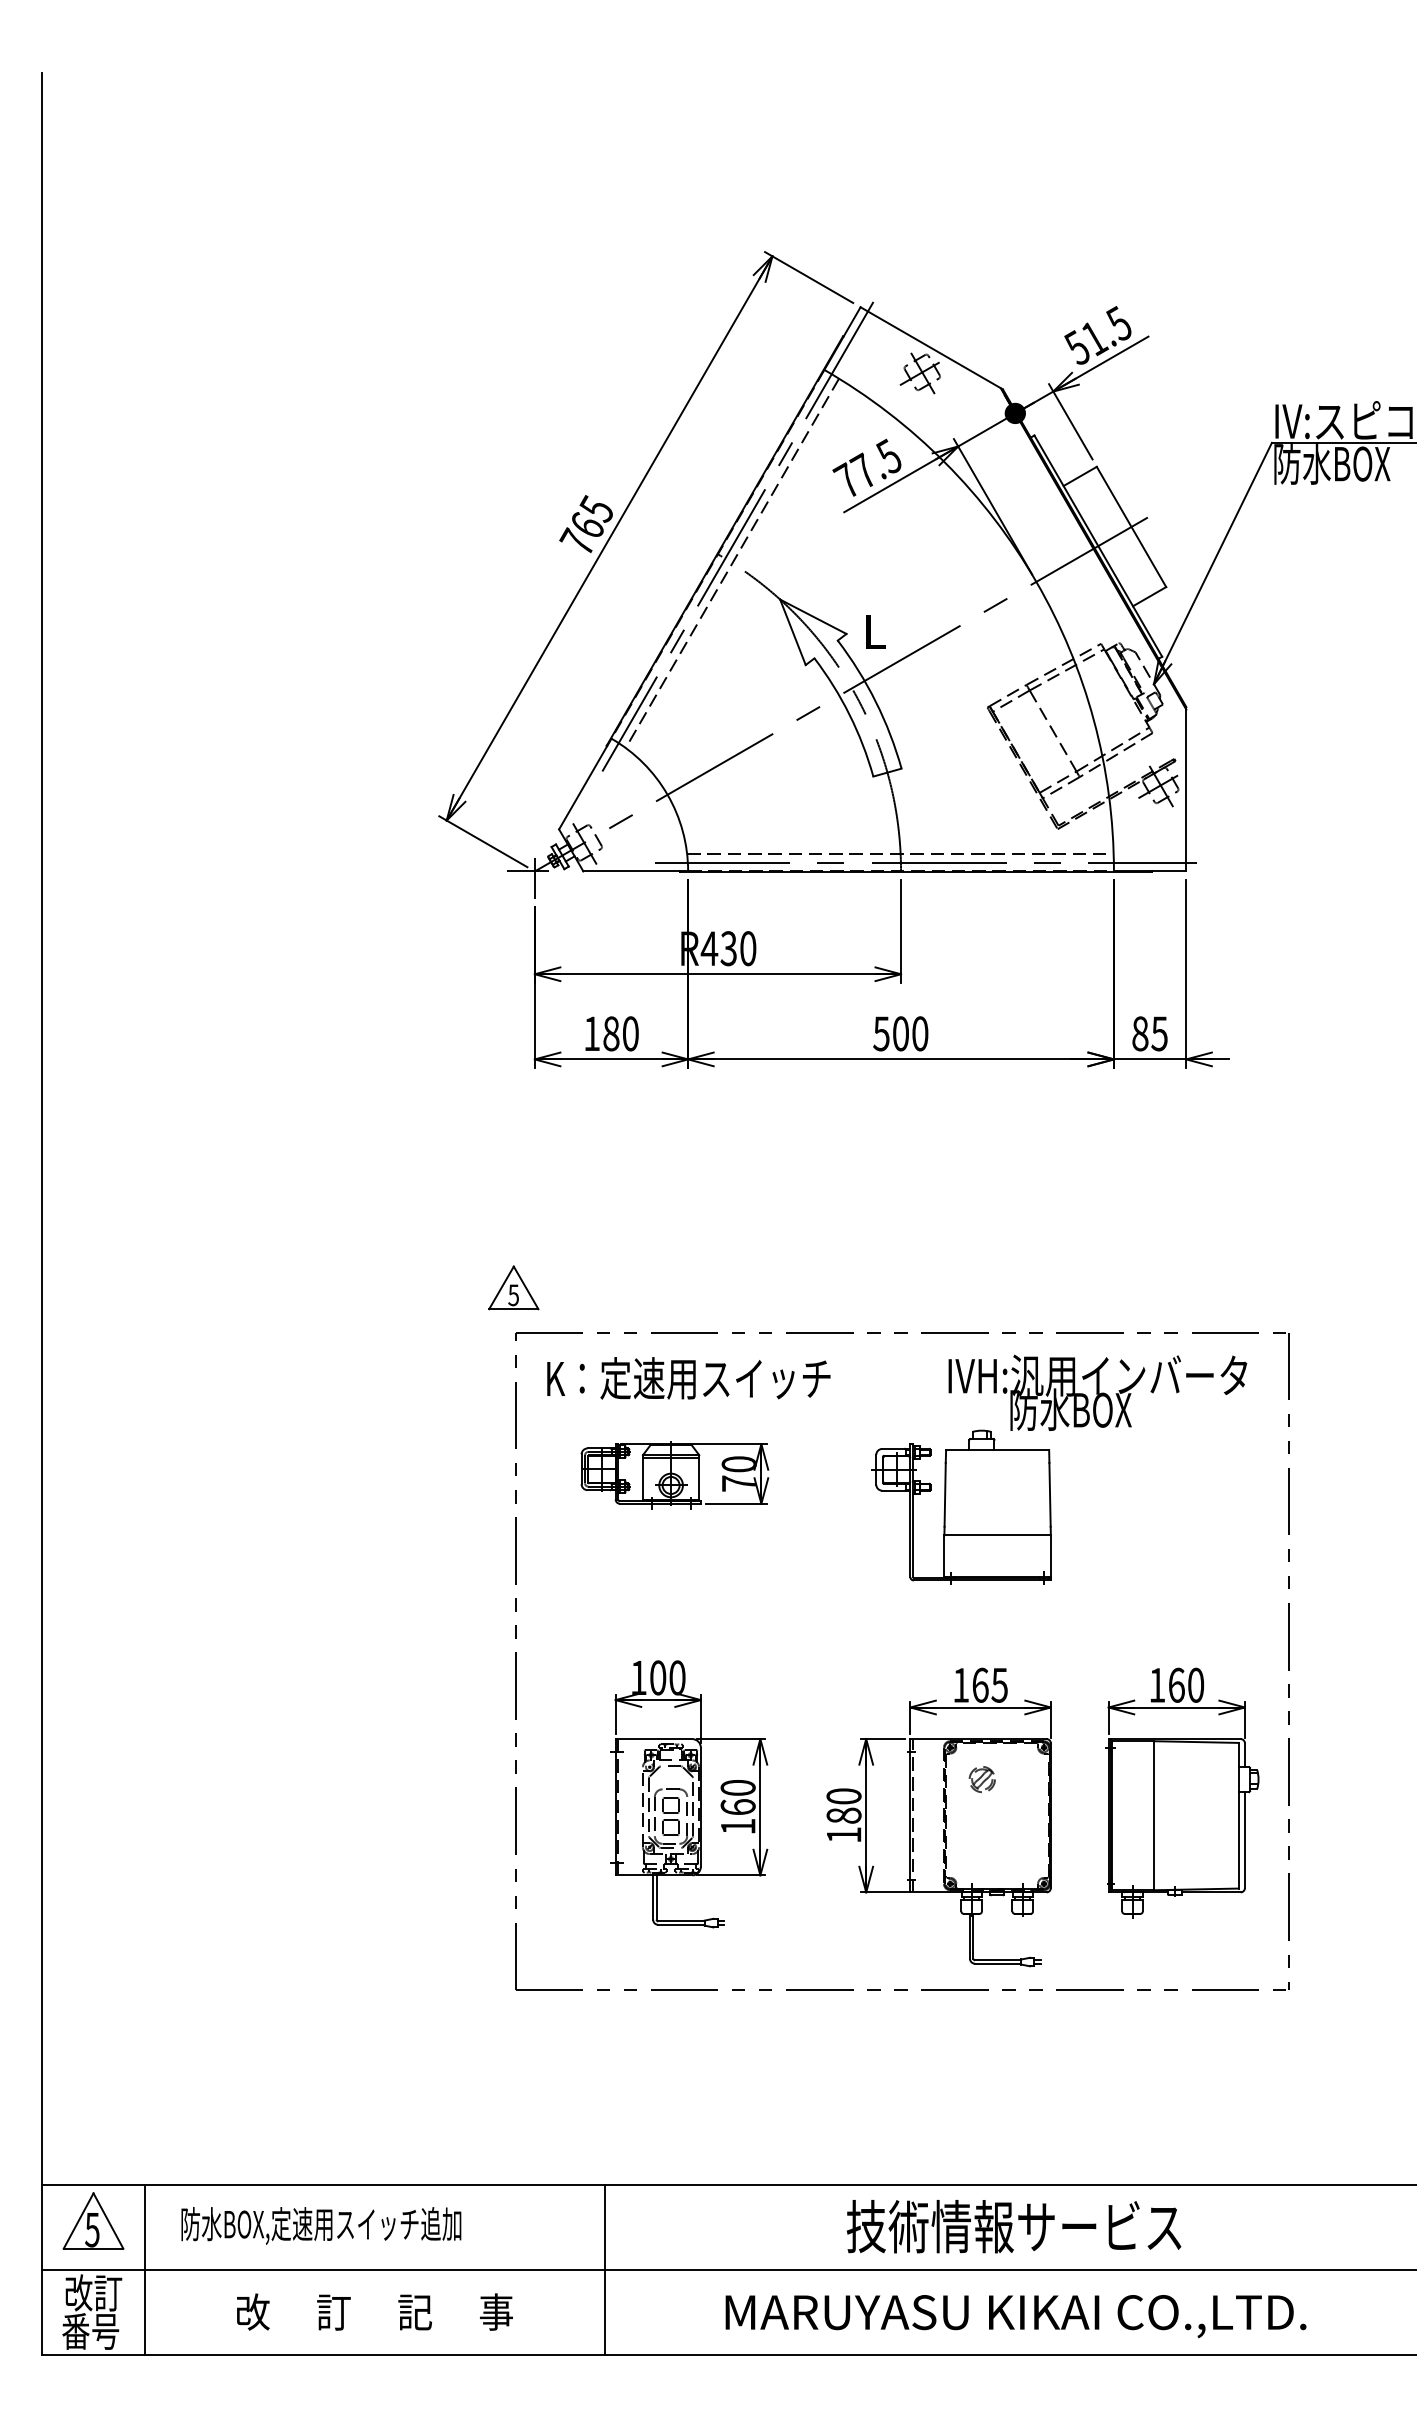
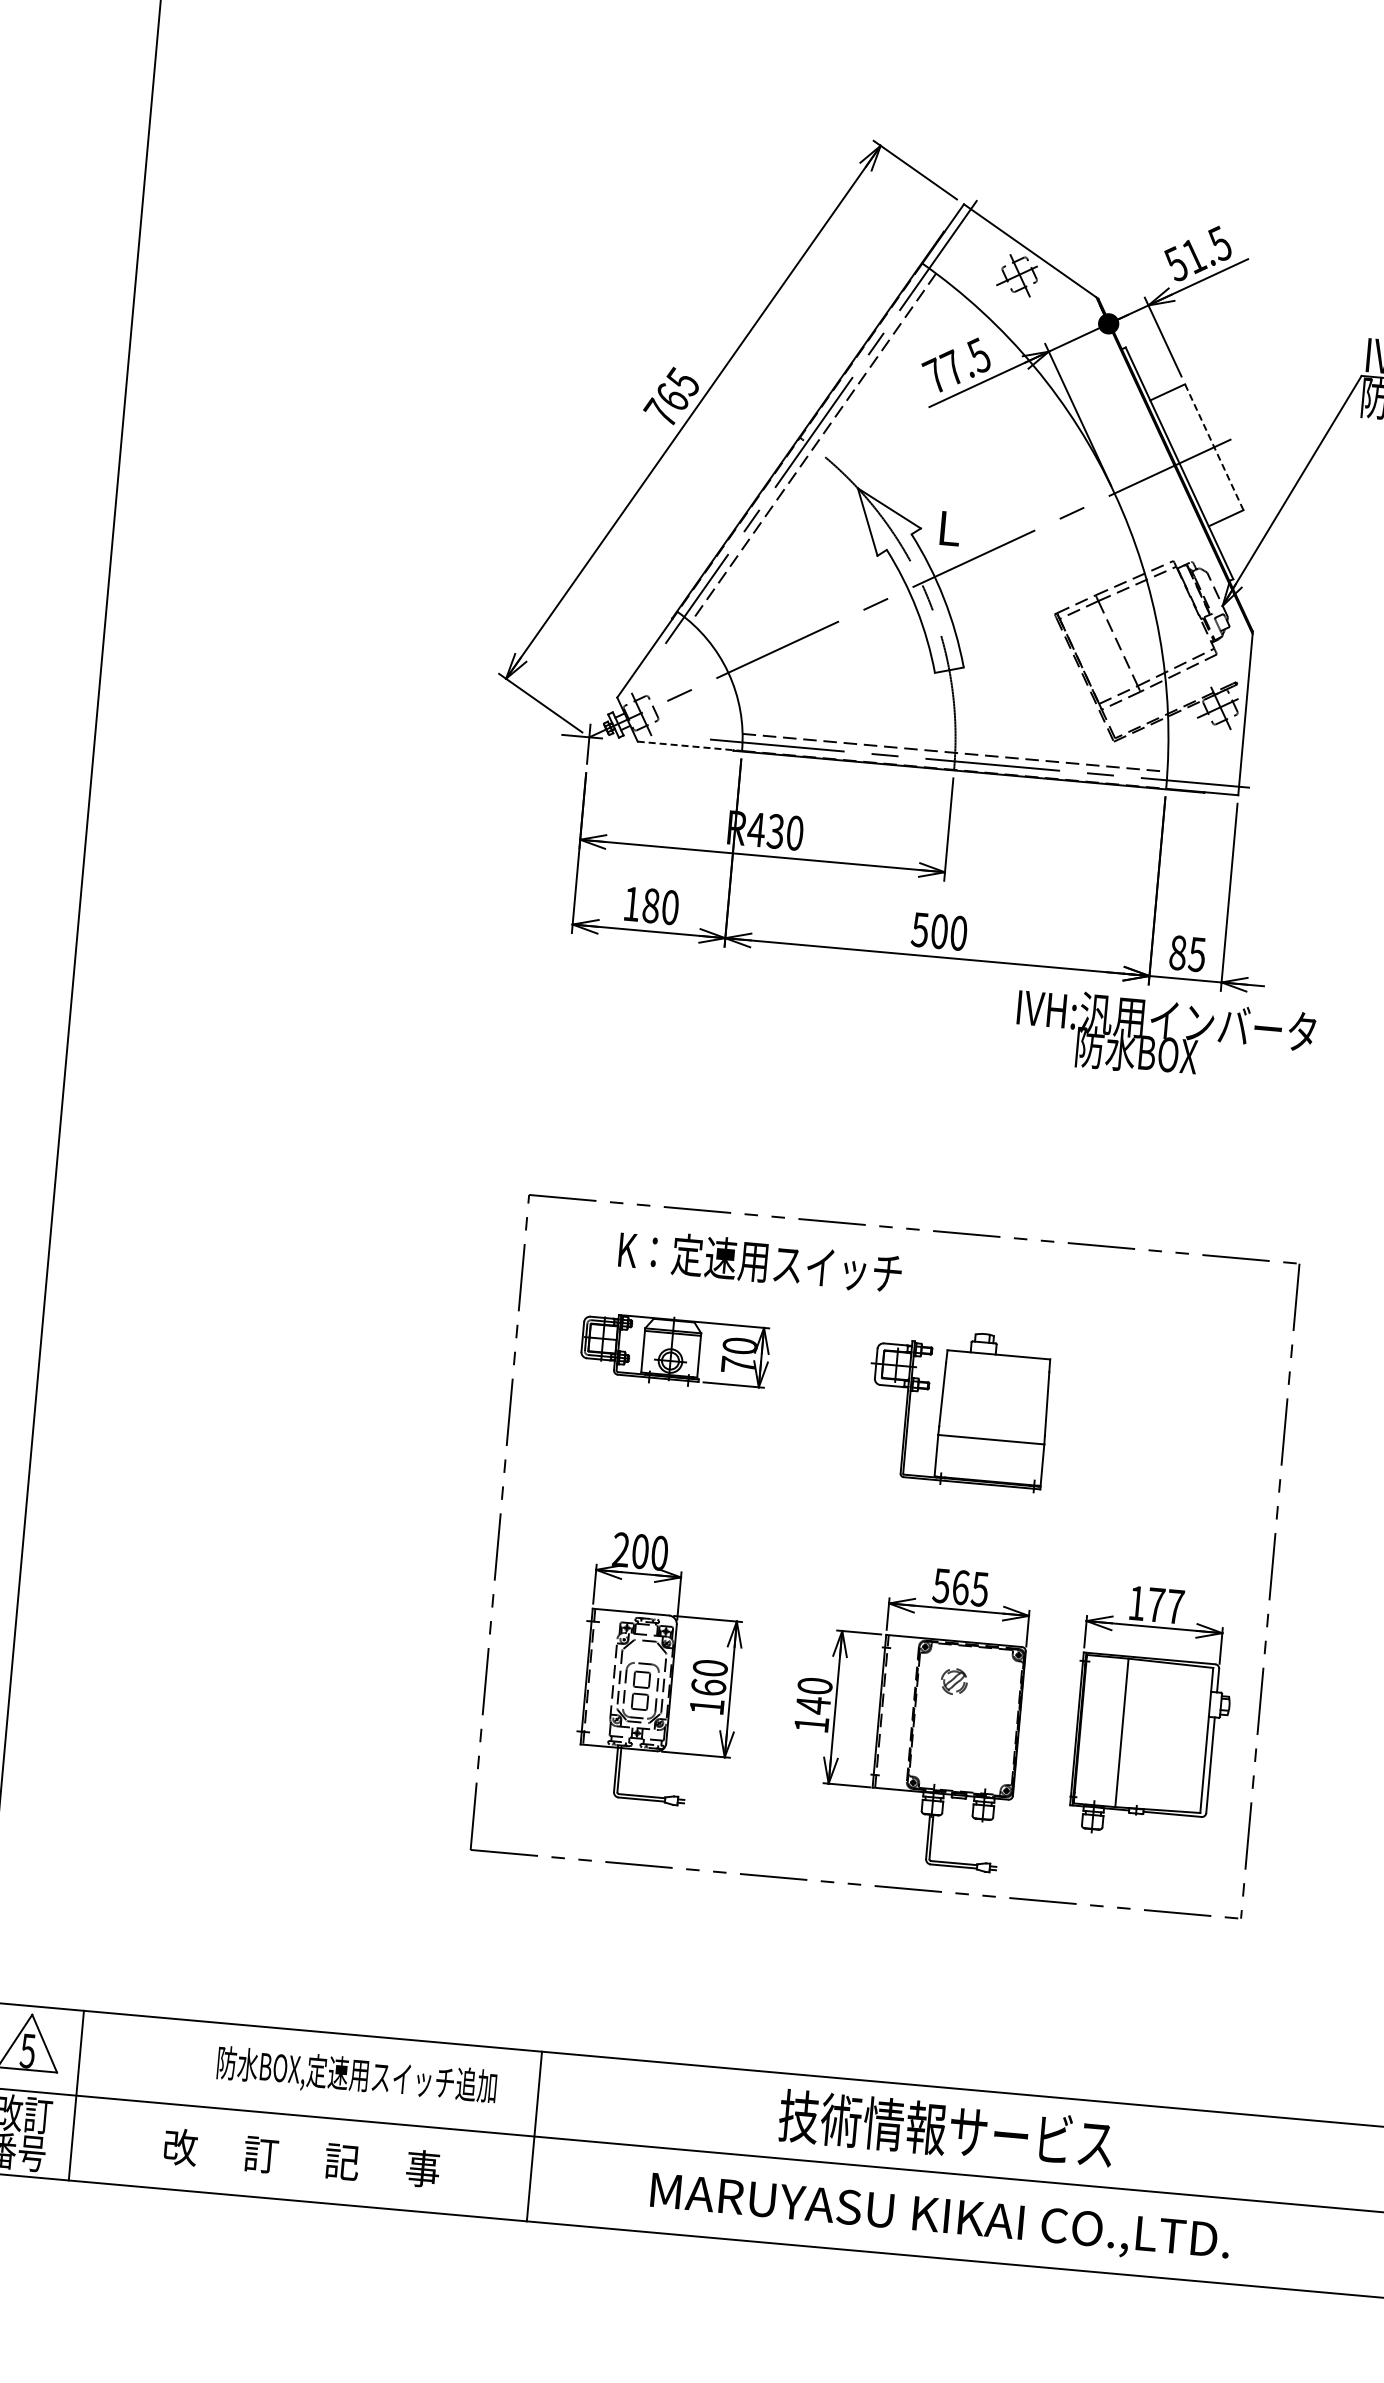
line: (1131, 527) -> (1214, 447), solid -> dashed
line: (636, 871) -> (690, 746), solid -> dashed
part: (513, 1287) -> (531, 1149), removed
text: (688, 1378) -> (760, 1261), moved
text: (1097, 1392) -> (1164, 1036), moved
text: (638, 1677) -> (620, 1549), 100 -> 200
text: (1186, 1684) -> (1166, 1605), 160 -> 177
text: (960, 1685) -> (940, 1585), 165 -> 565
text: (843, 1815) -> (812, 1705), 180 -> 140
text: (321, 2225) -> (357, 2076), moved

